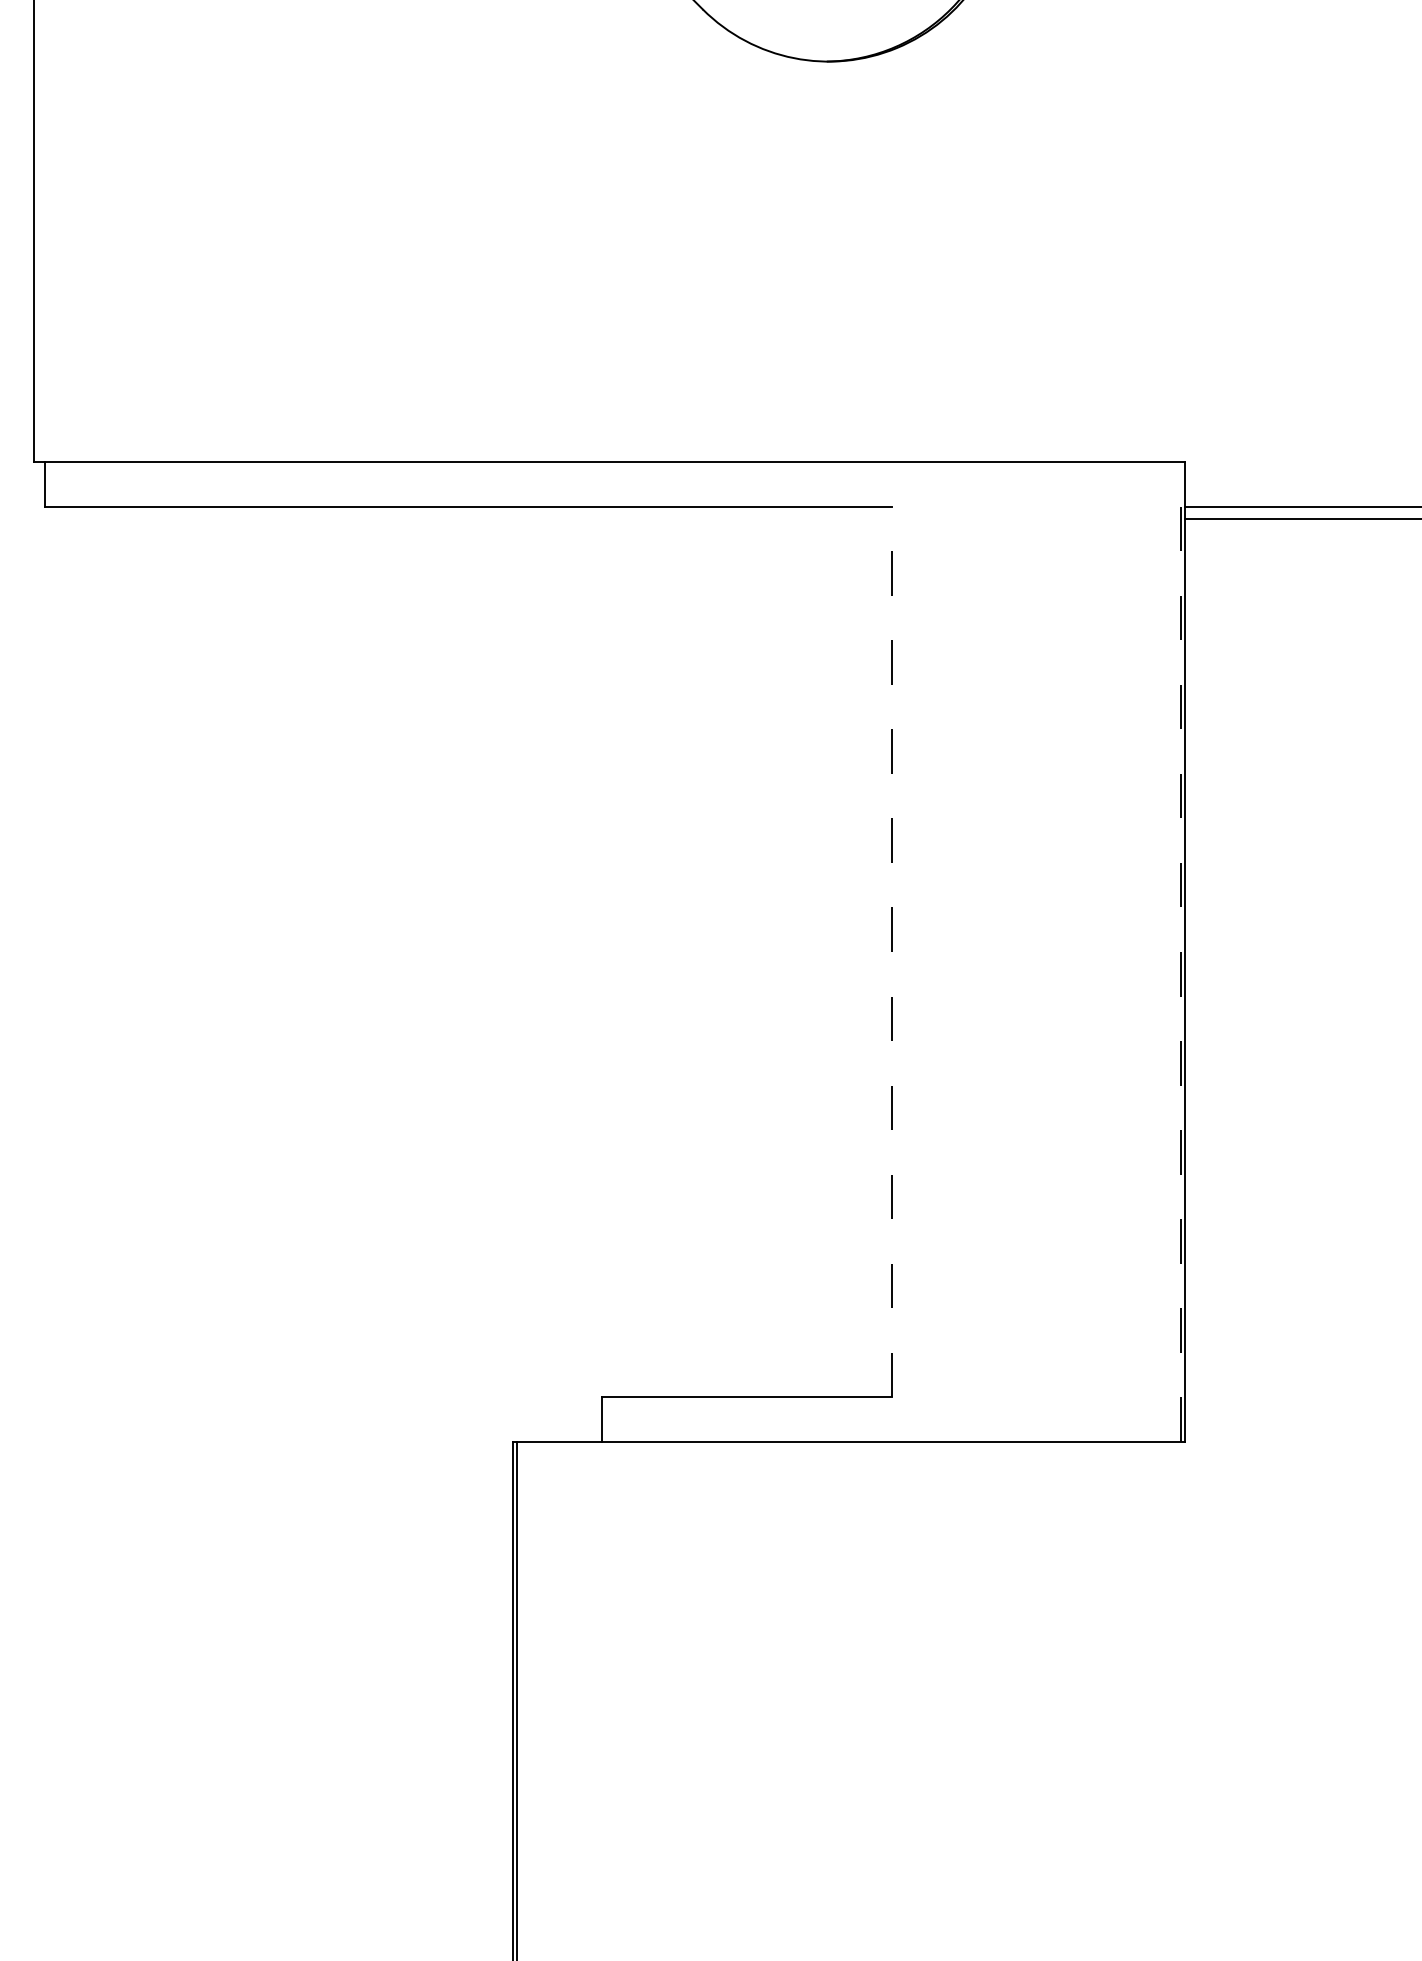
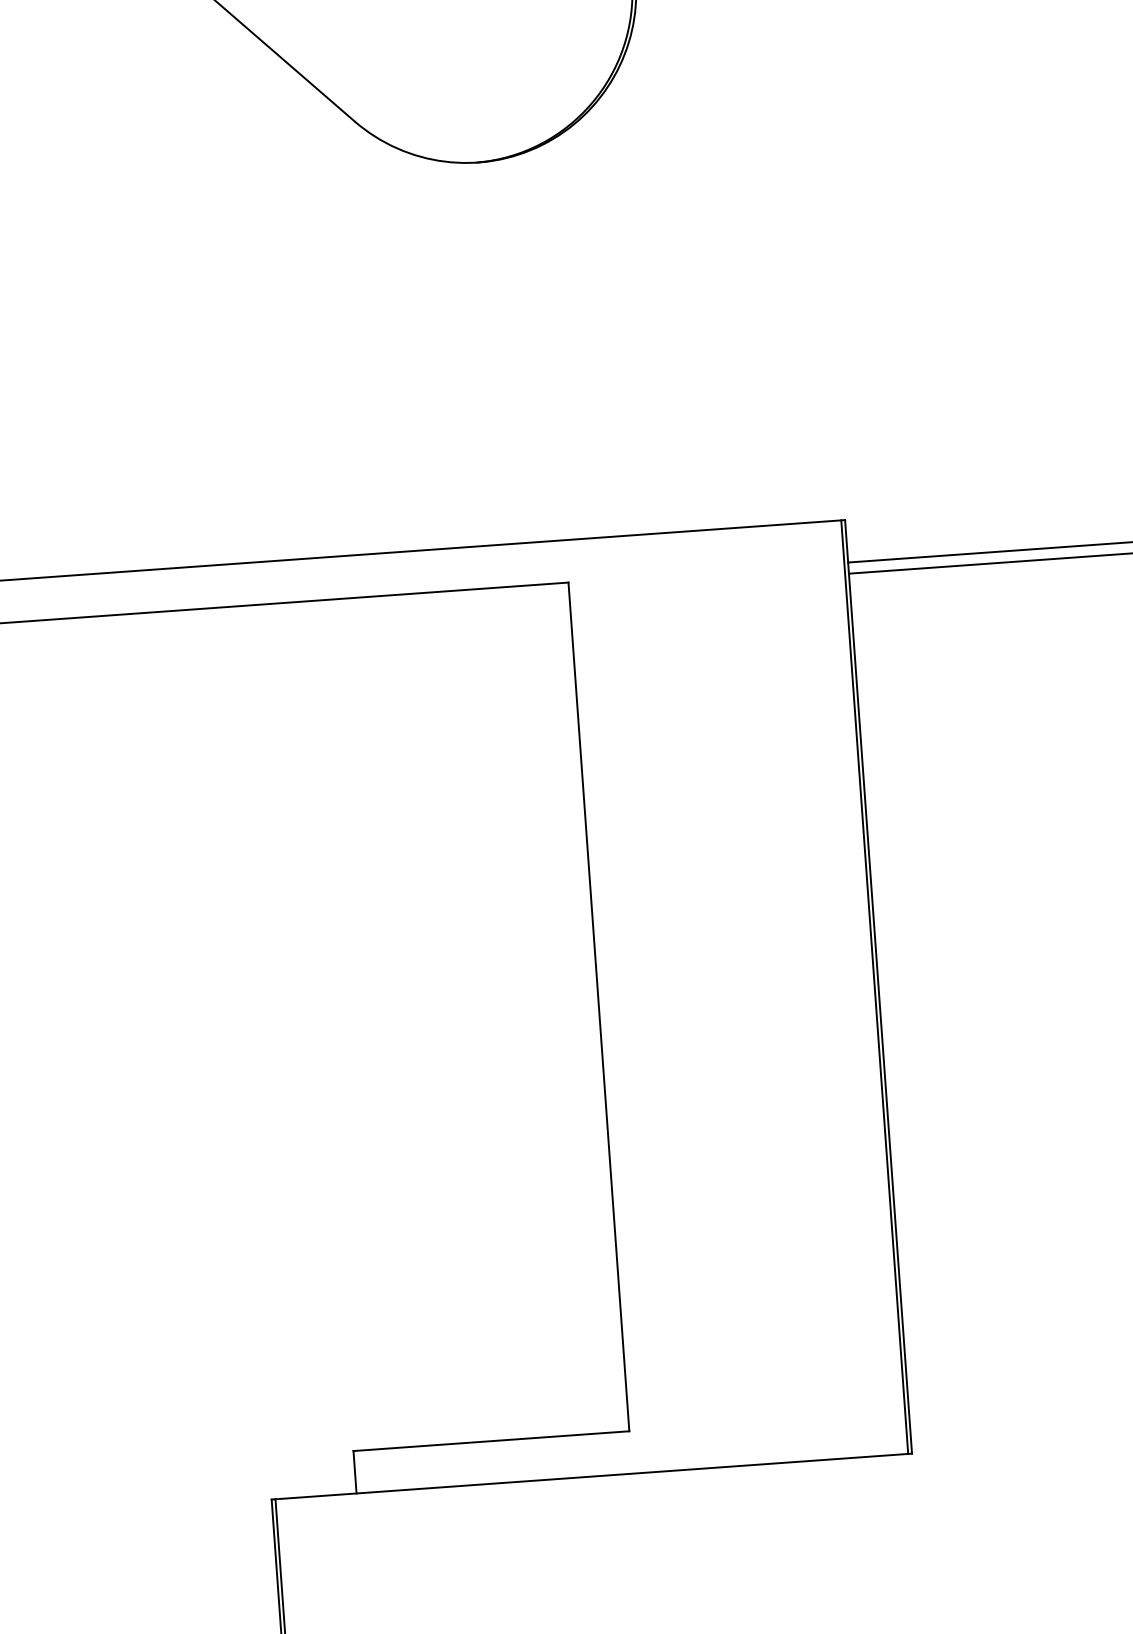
line: (891, 951) -> (598, 1006), dashed -> solid
line: (1180, 952) -> (874, 987), dashed -> solid

